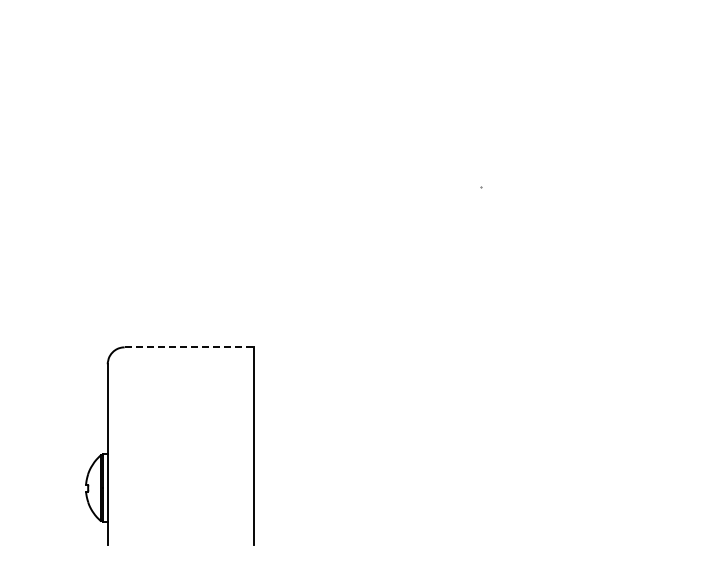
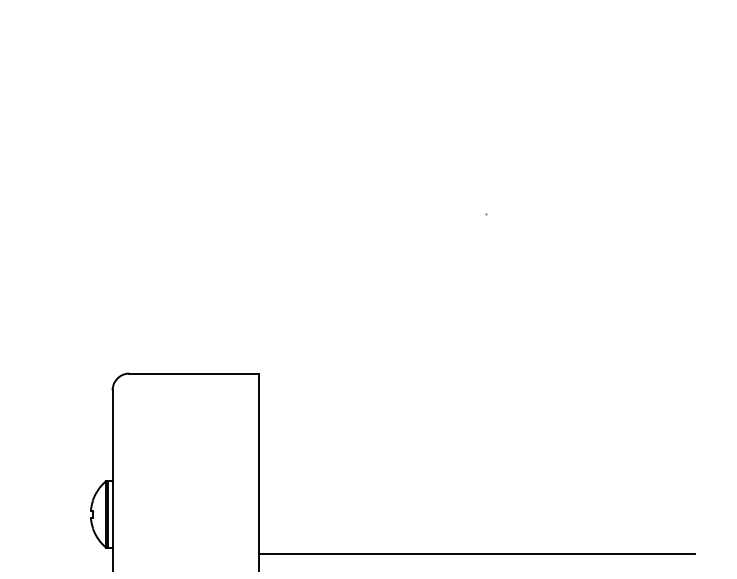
line: (189, 347) -> (194, 373), dashed -> solid
line: (471, 527) -> (476, 553), added

